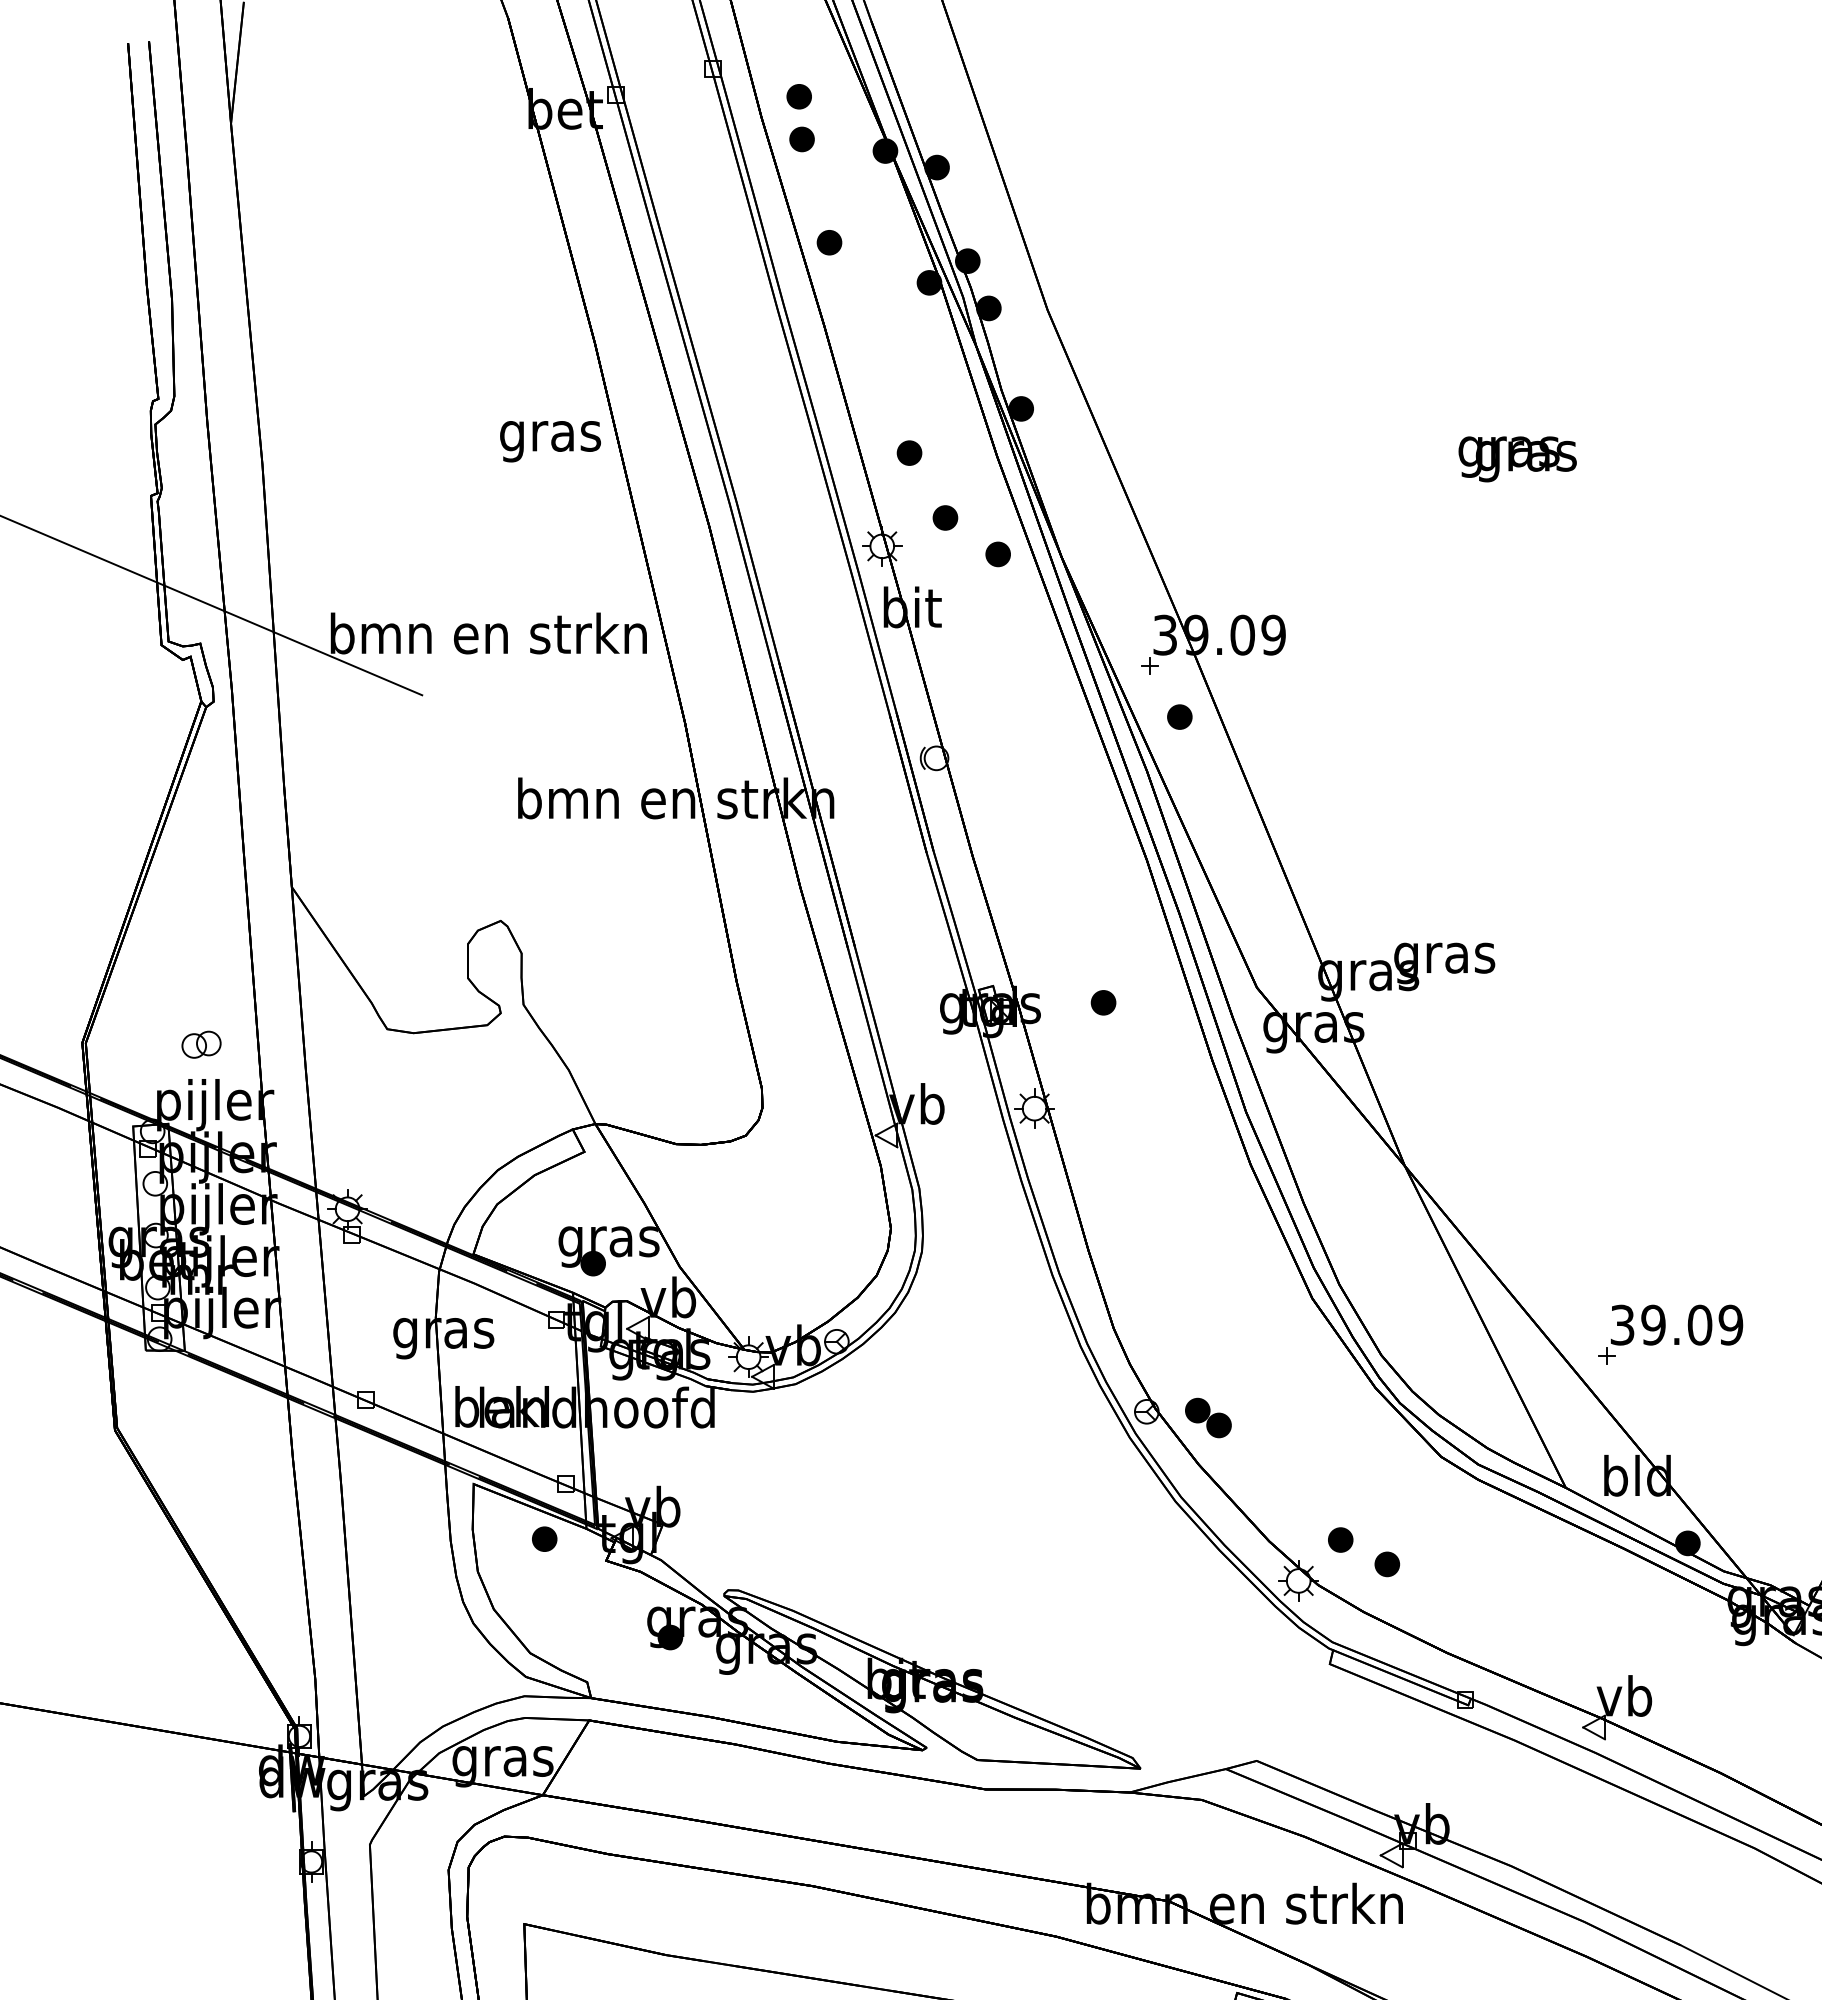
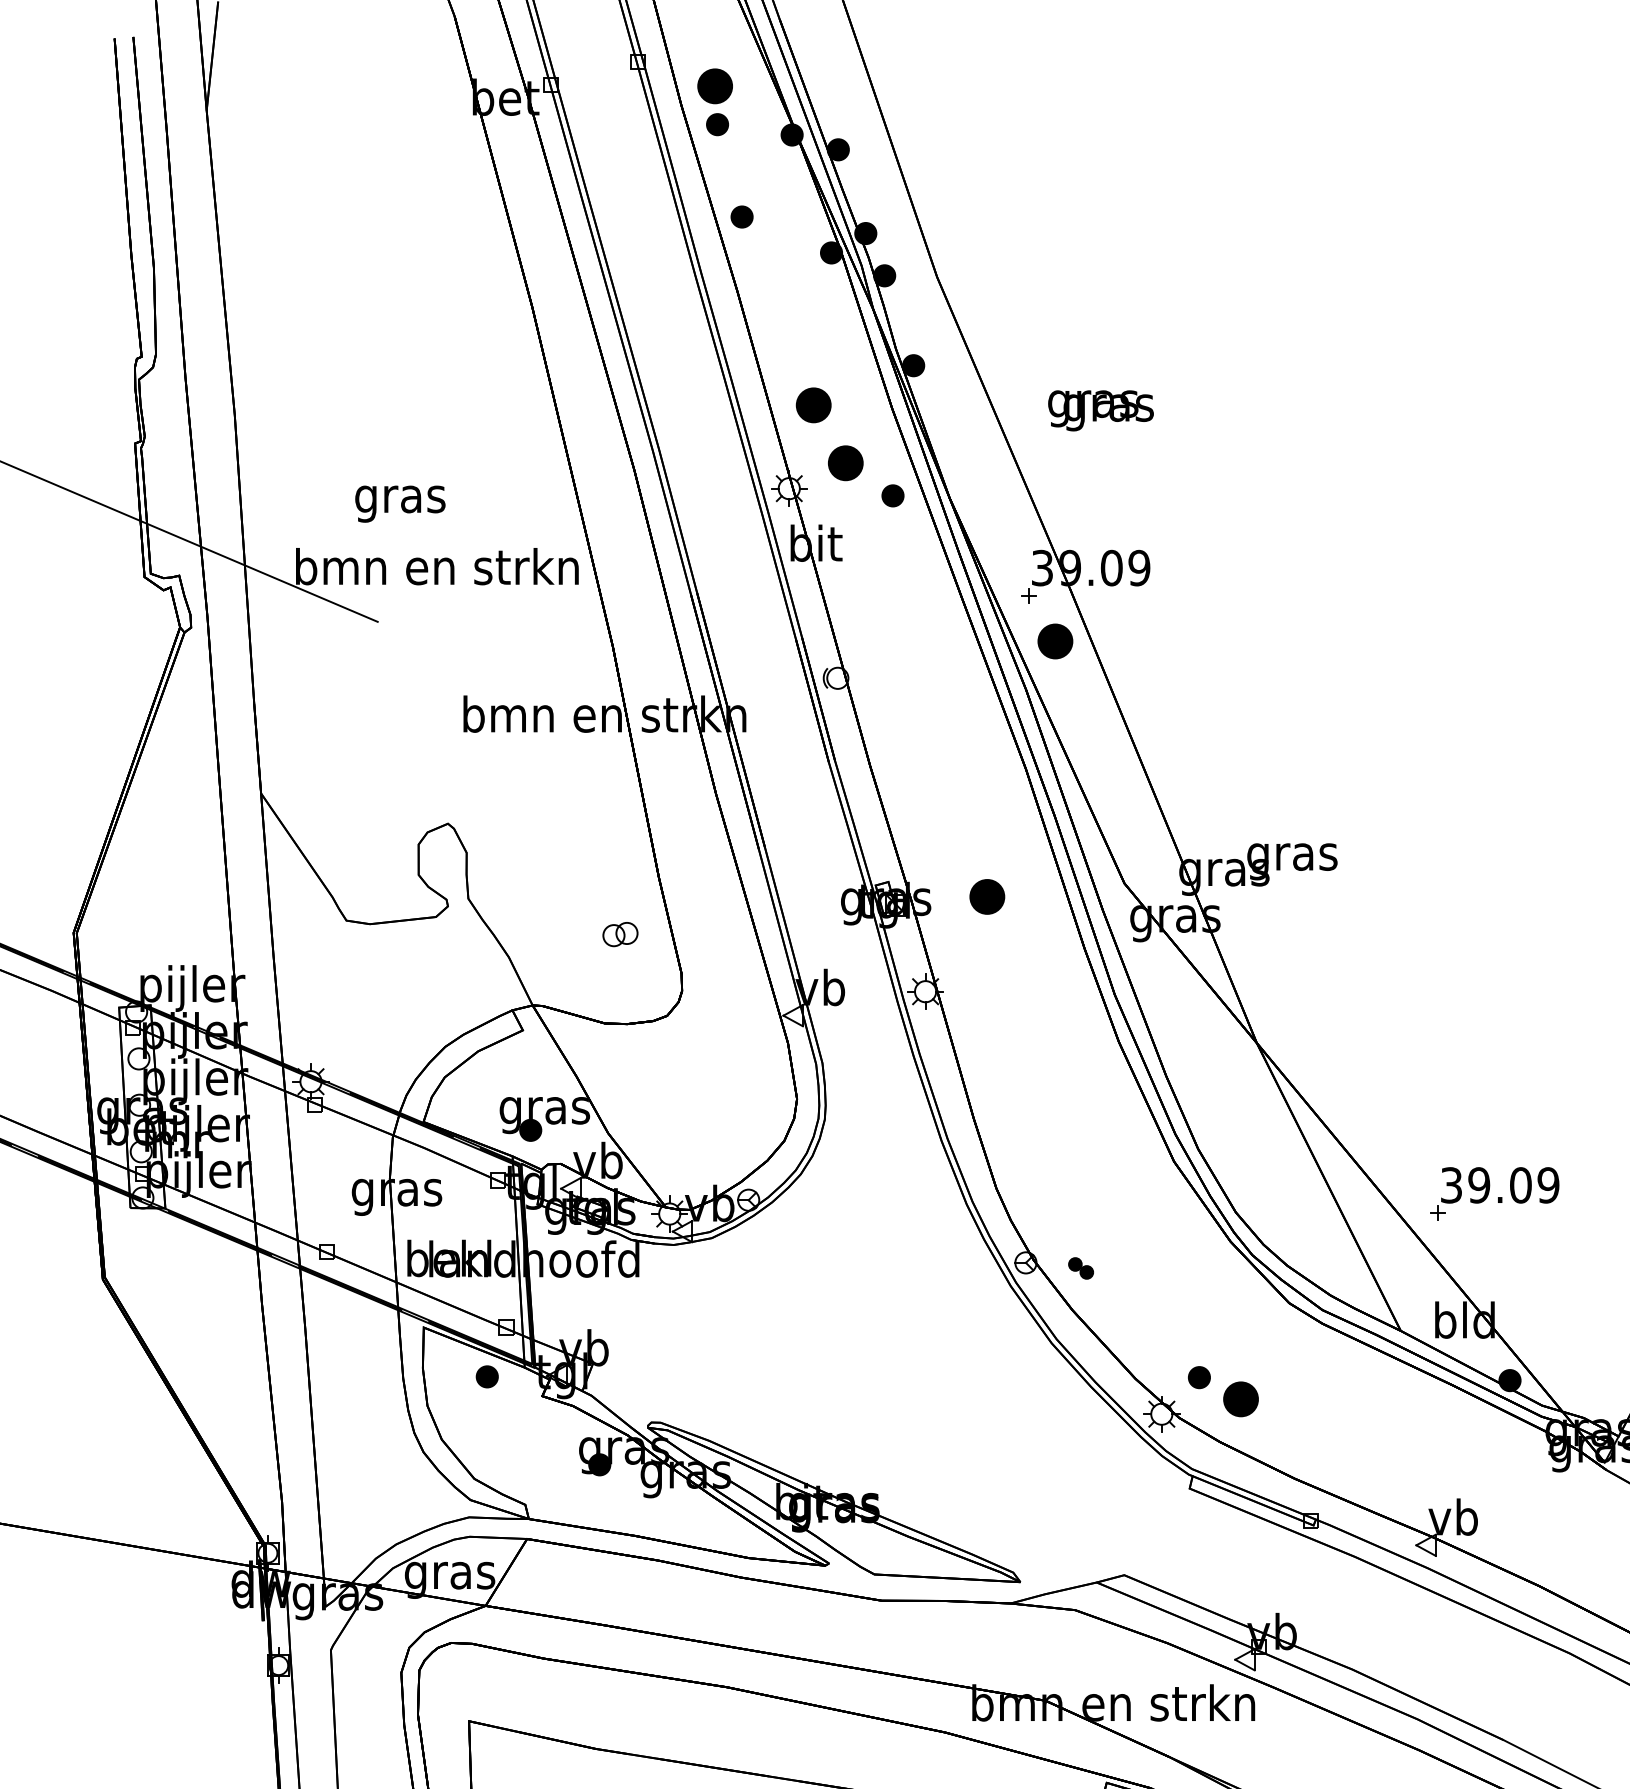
part: (798, 96) -> (714, 86), size x1.6
text: (550, 441) -> (400, 504), moved
part: (909, 452) -> (813, 404), size x1.6
text: (1517, 459) -> (1100, 410), moved
part: (945, 517) -> (845, 462), size x1.6
part: (1179, 716) -> (1055, 640), size x1.6
part: (1103, 1002) -> (987, 896), size x1.6
part: (201, 1044) -> (620, 934), moved
part: (1208, 1417) -> (1081, 1267), size x0.6
part: (1387, 1564) -> (1241, 1399), size x1.6

